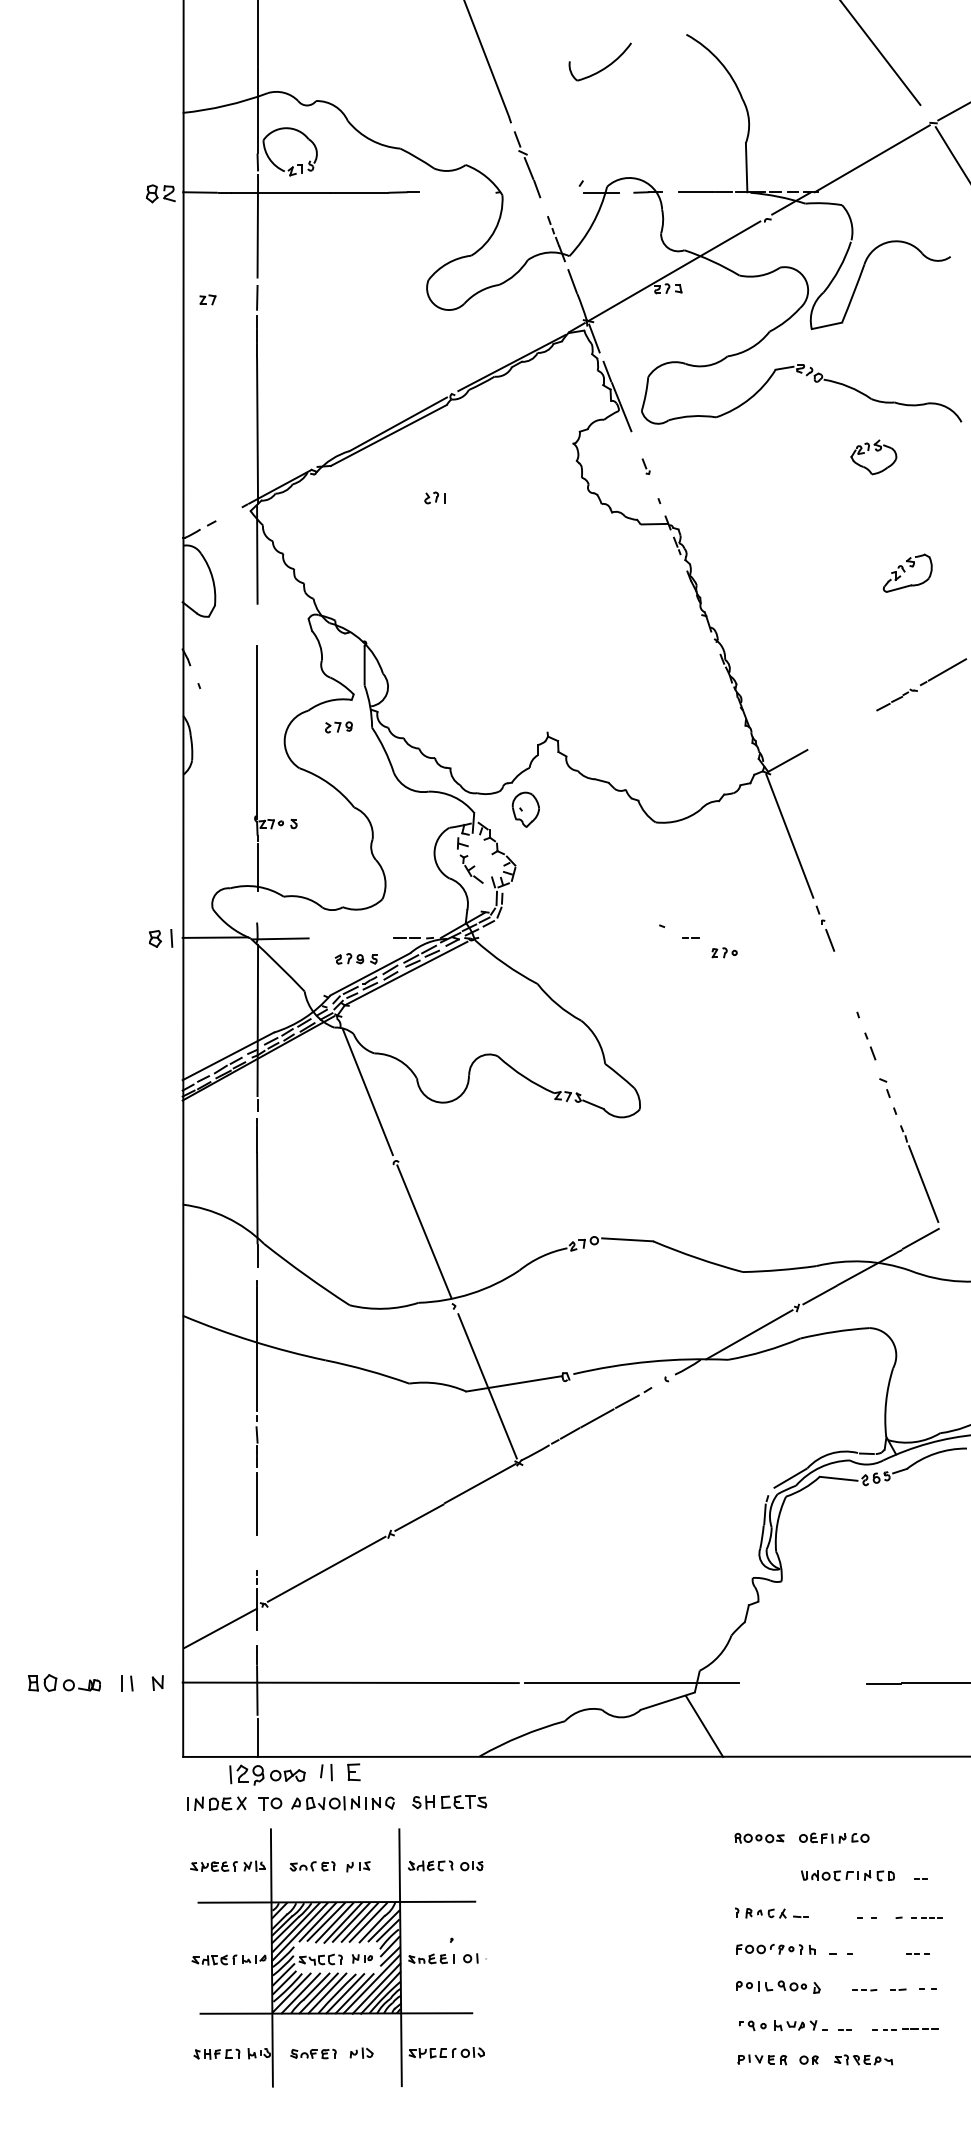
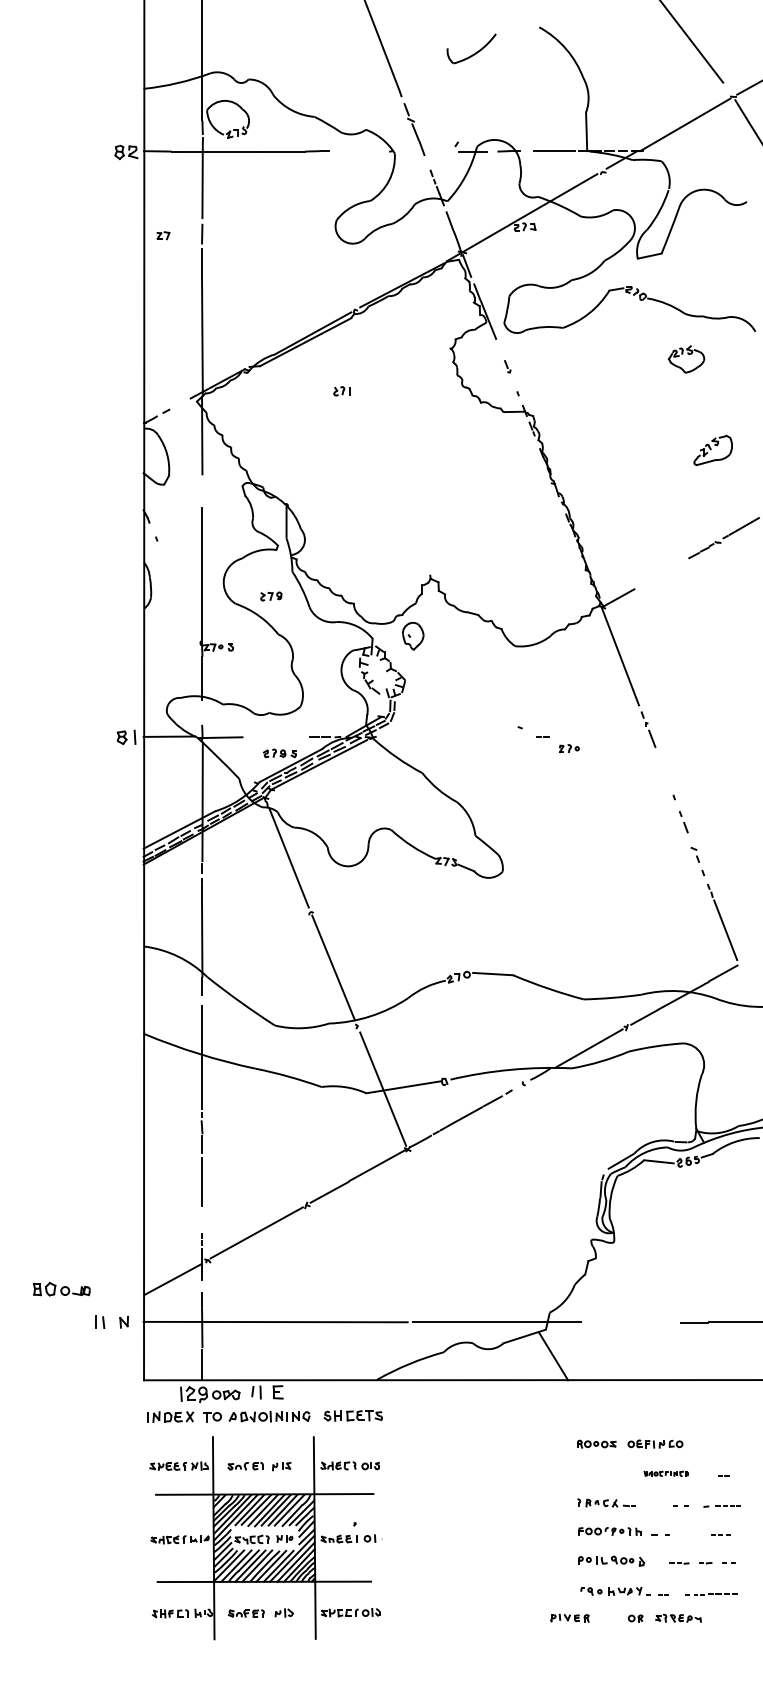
part: (339, 727) -> (271, 596), moved
part: (64, 1682) -> (61, 1288), moved
part: (848, 1875) -> (666, 1473), size x0.6
part: (761, 2058) -> (569, 1617), moved

